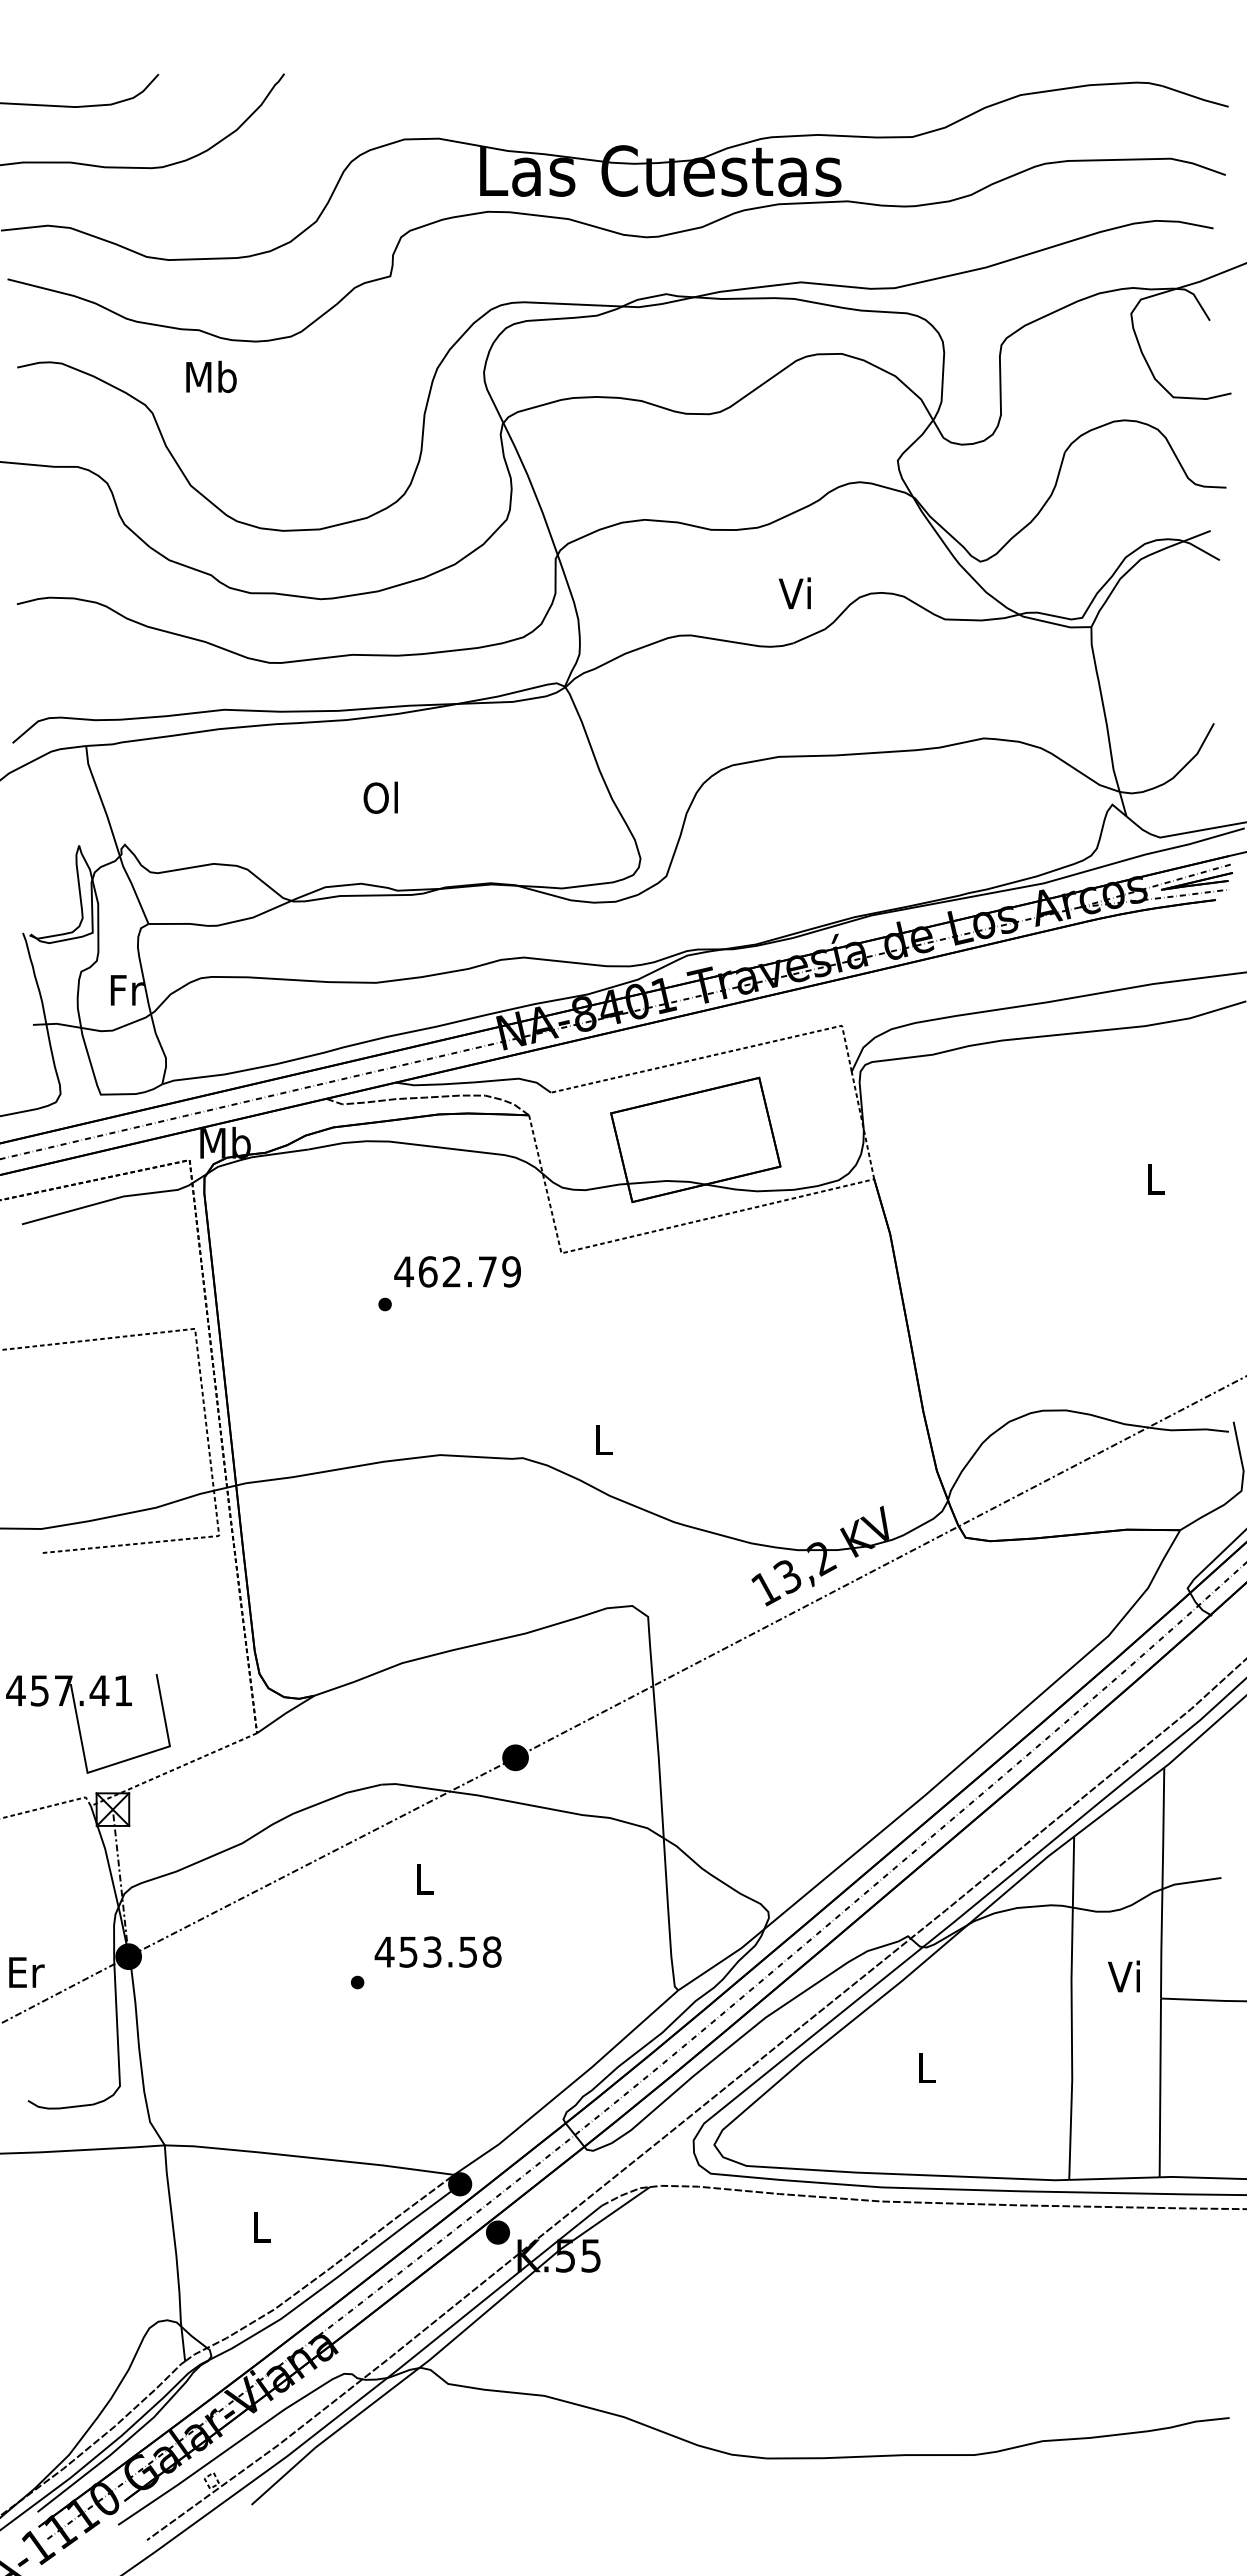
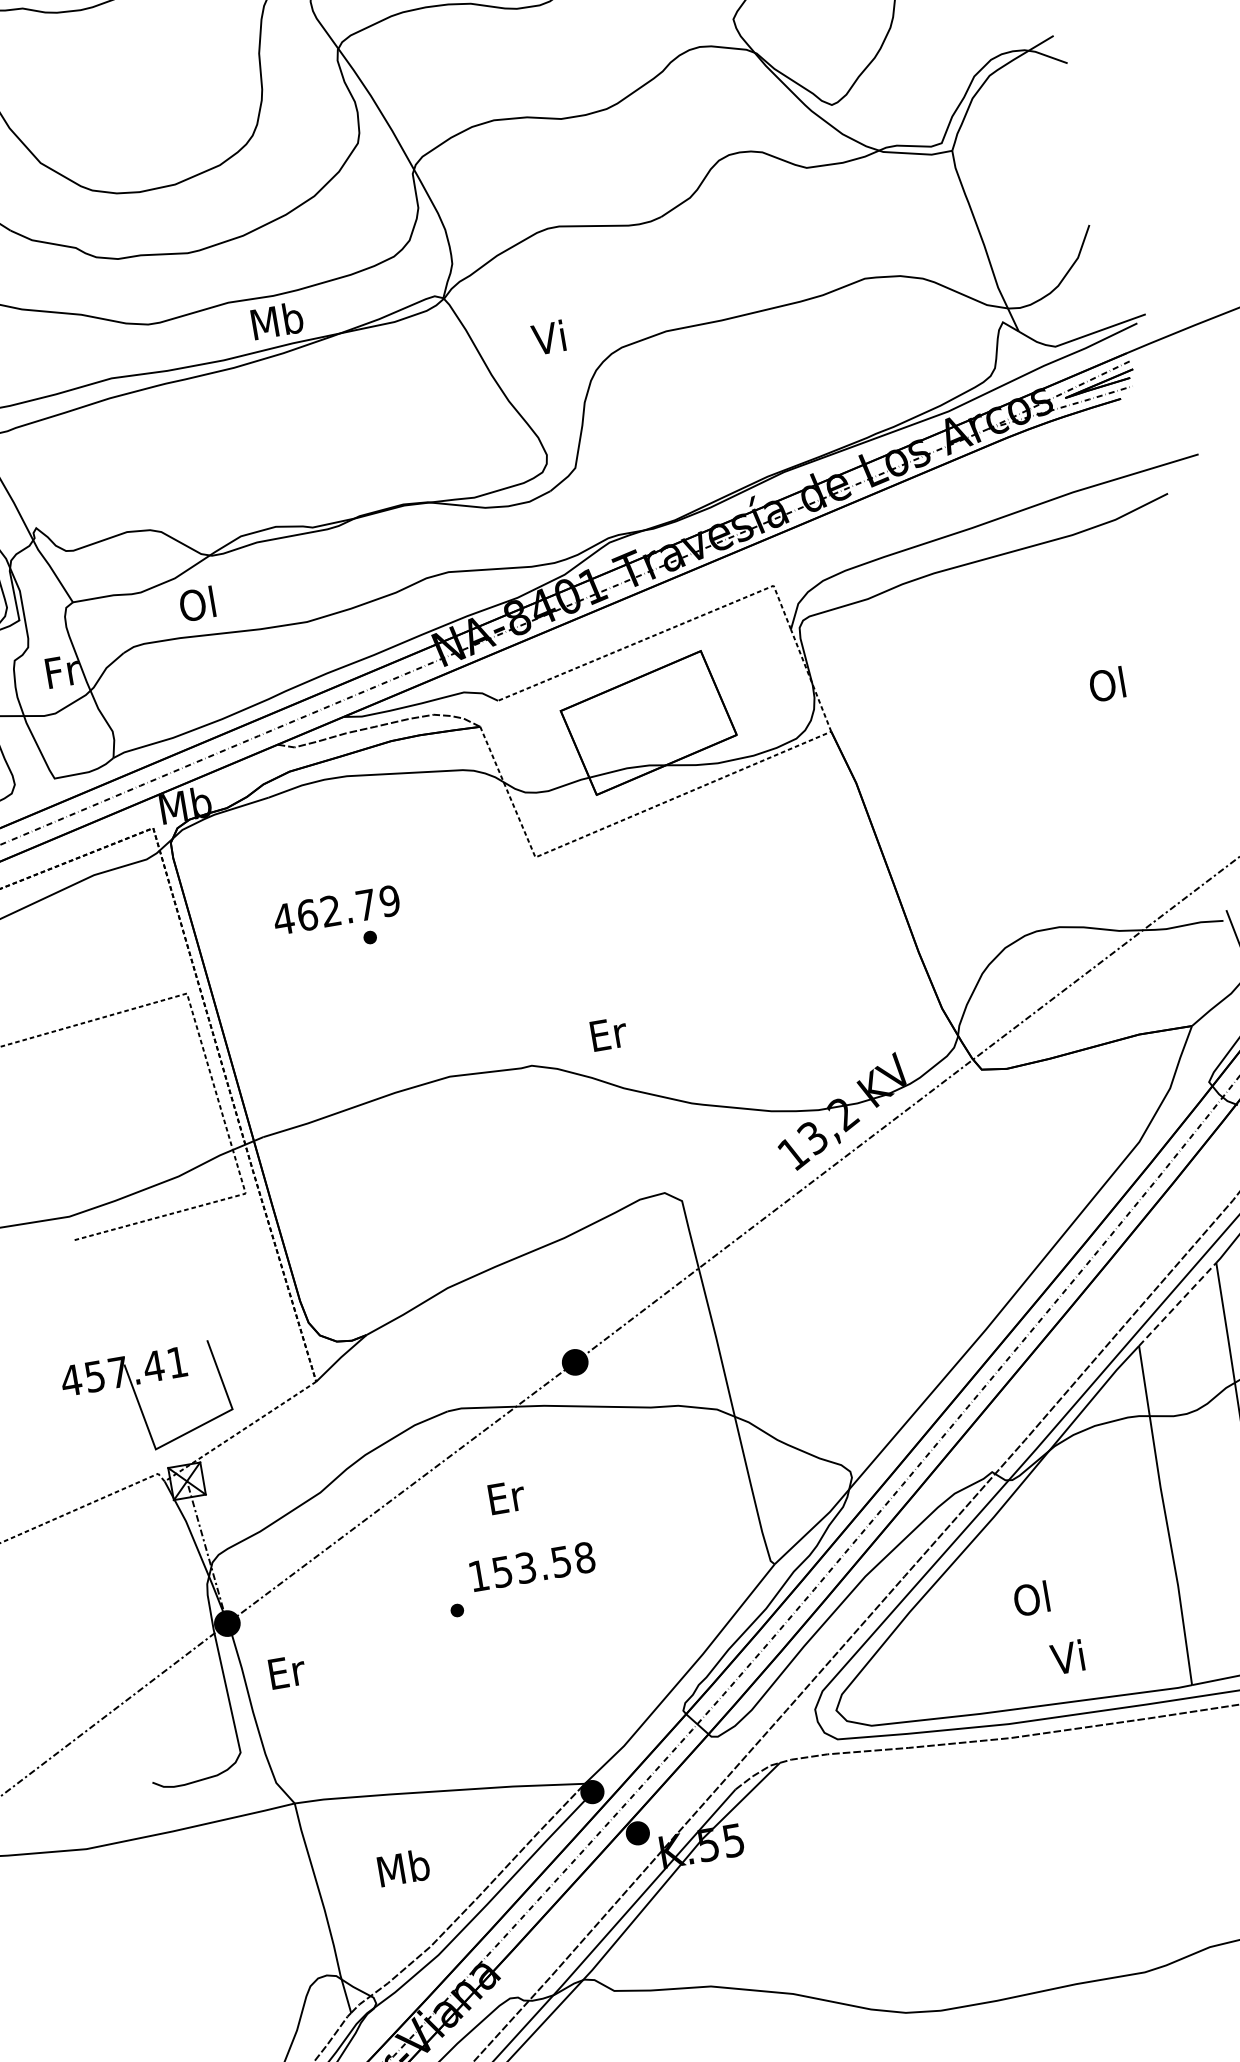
text: (211, 376) -> (277, 320), moved
text: (794, 593) -> (548, 337), moved
text: (380, 797) -> (196, 603), moved
text: (1154, 1179) -> (1107, 684), L -> Ol
text: (457, 1271) -> (336, 909), moved
text: (604, 1439) -> (609, 1033), L -> Er
line: (1119, 1802) -> (1178, 1304), solid -> dashed
text: (425, 1879) -> (506, 1497), L -> Er
text: (384, 1951) -> (478, 1575), 453.58 -> 153.58
text: (26, 1972) -> (287, 1672), moved
text: (1123, 1976) -> (1066, 1657), moved
text: (925, 2067) -> (1031, 1598), L -> Ol
text: (261, 2227) -> (403, 1868), L -> Mb

